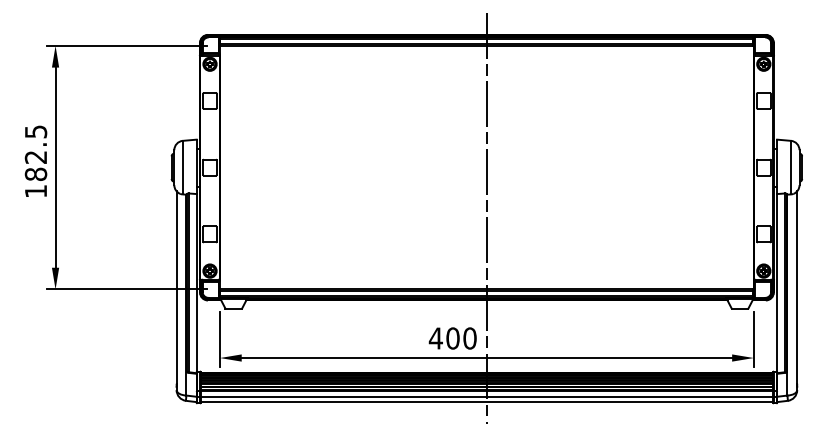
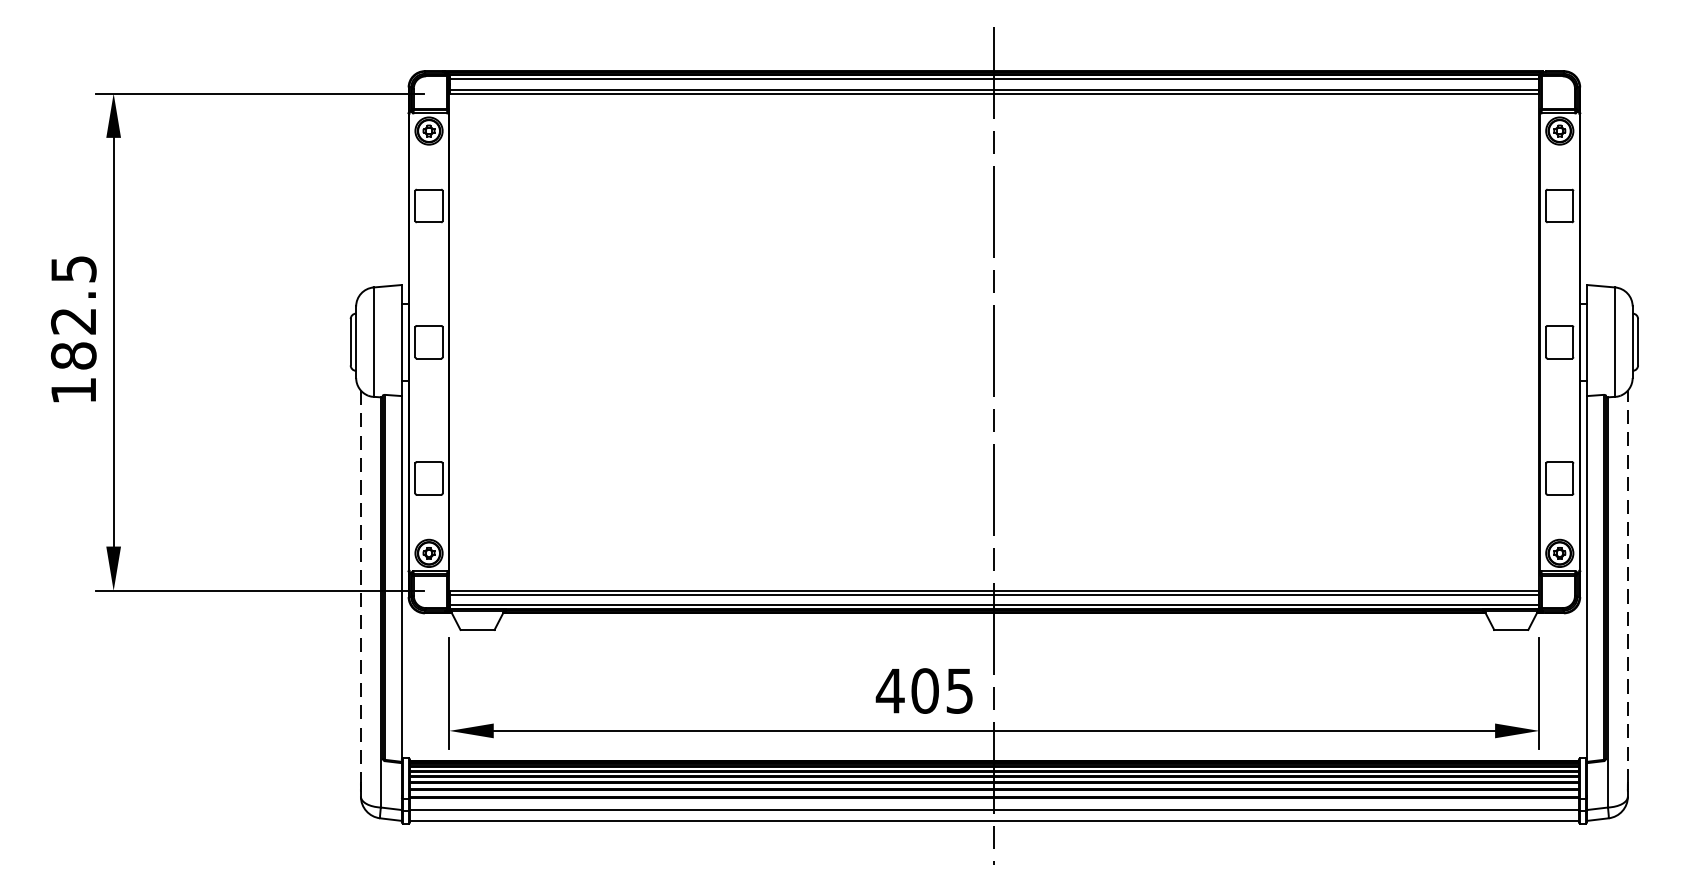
line: (797, 287) -> (1628, 586), solid -> dashed
line: (176, 288) -> (360, 588), solid -> dashed
text: (469, 338) -> (958, 691), 400 -> 405

